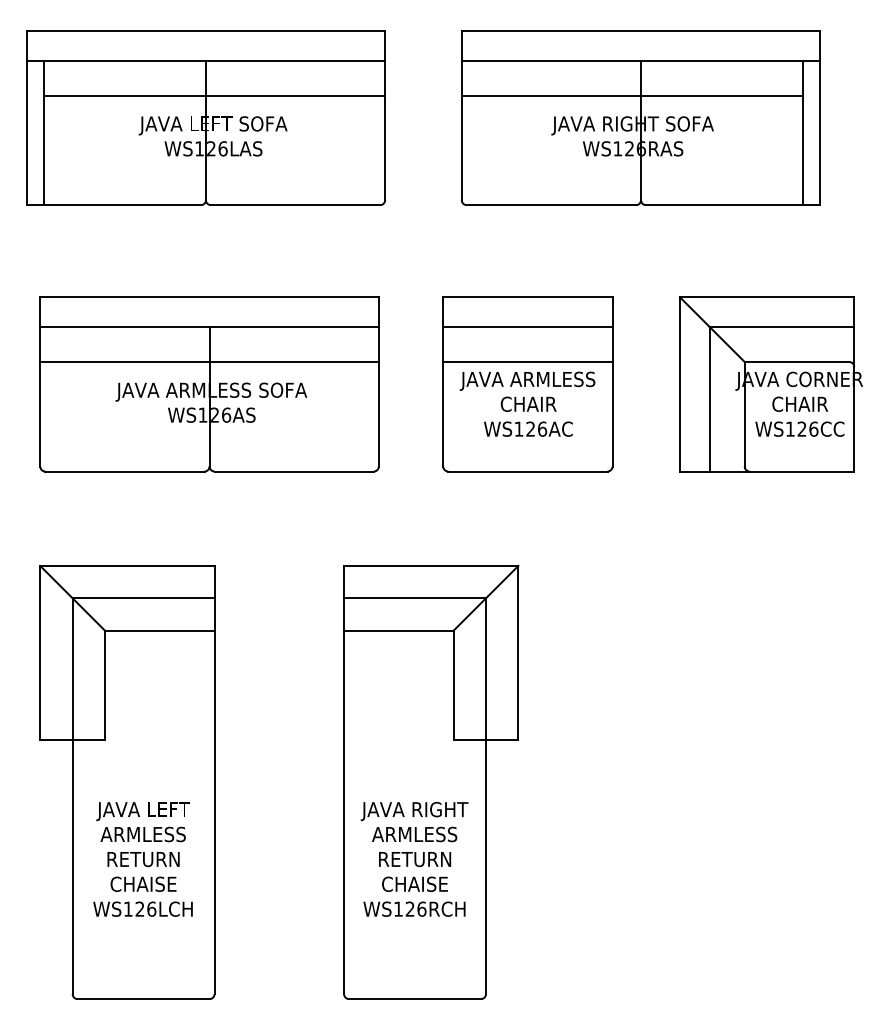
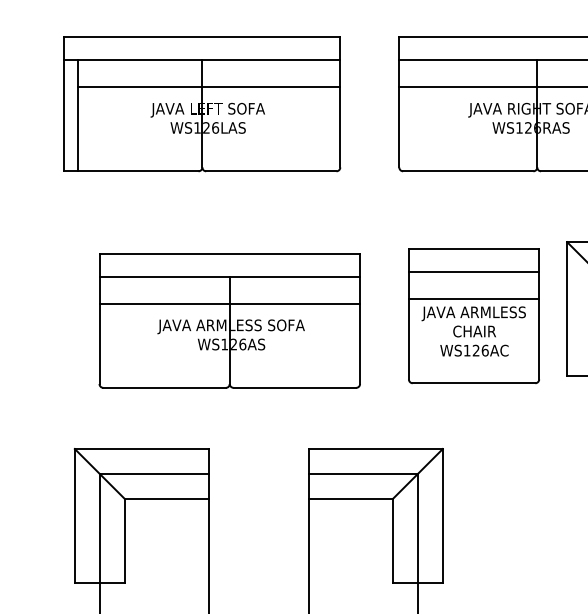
part: (209, 384) -> (229, 320), moved
part: (527, 384) -> (473, 316), moved

